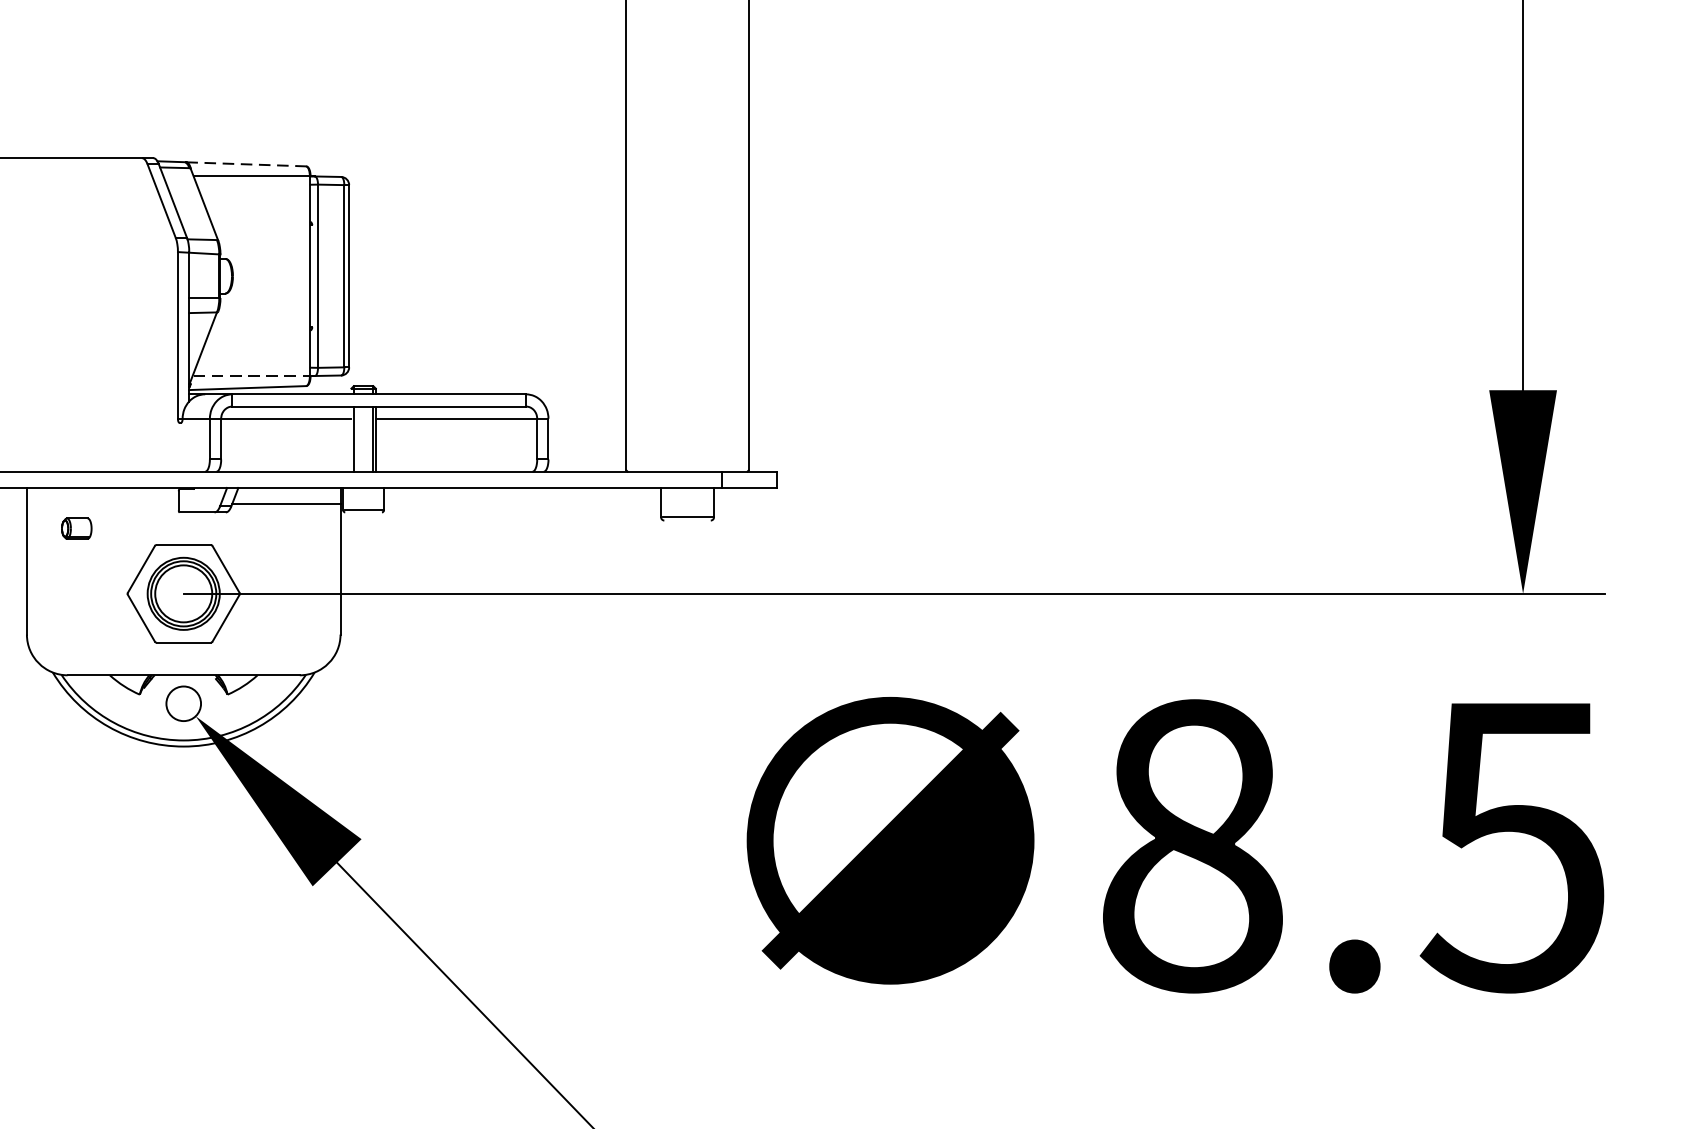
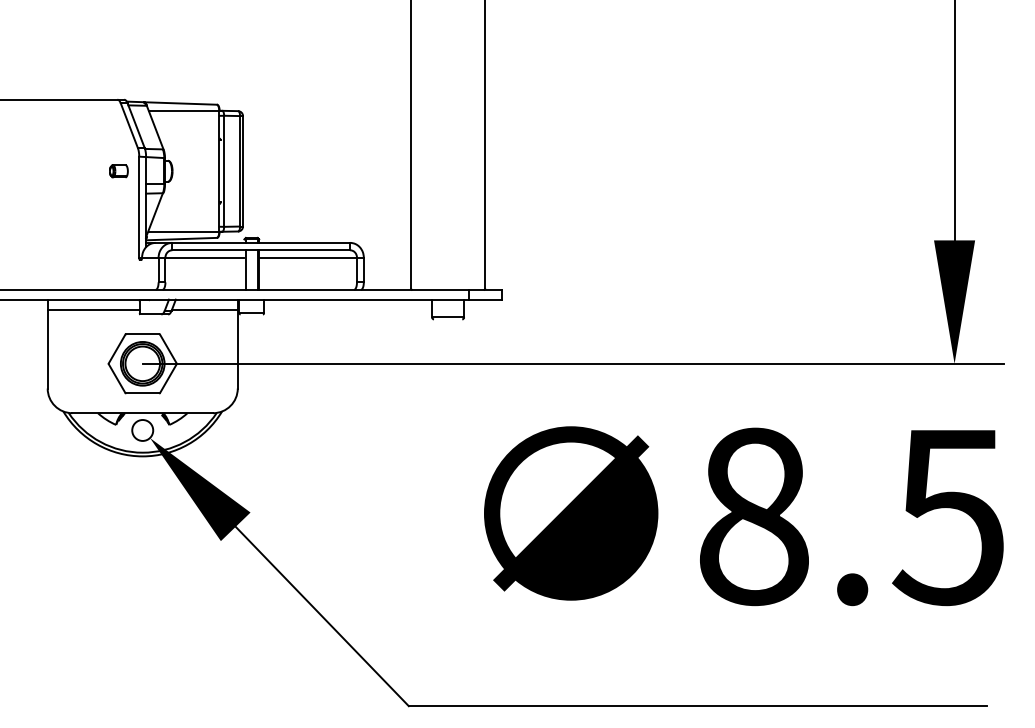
line: (247, 164) -> (181, 103), dashed -> solid
line: (254, 375) -> (185, 231), dashed -> solid
line: (102, 504) -> (93, 309), added
part: (76, 528) -> (118, 171), moved

